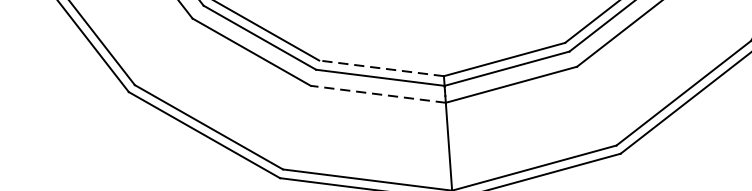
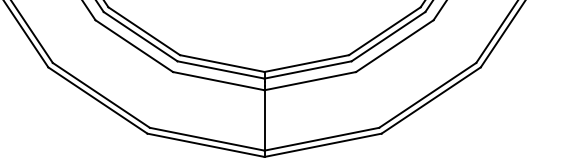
line: (380, 68) -> (221, 63), dashed -> solid
line: (377, 94) -> (218, 81), dashed -> solid

